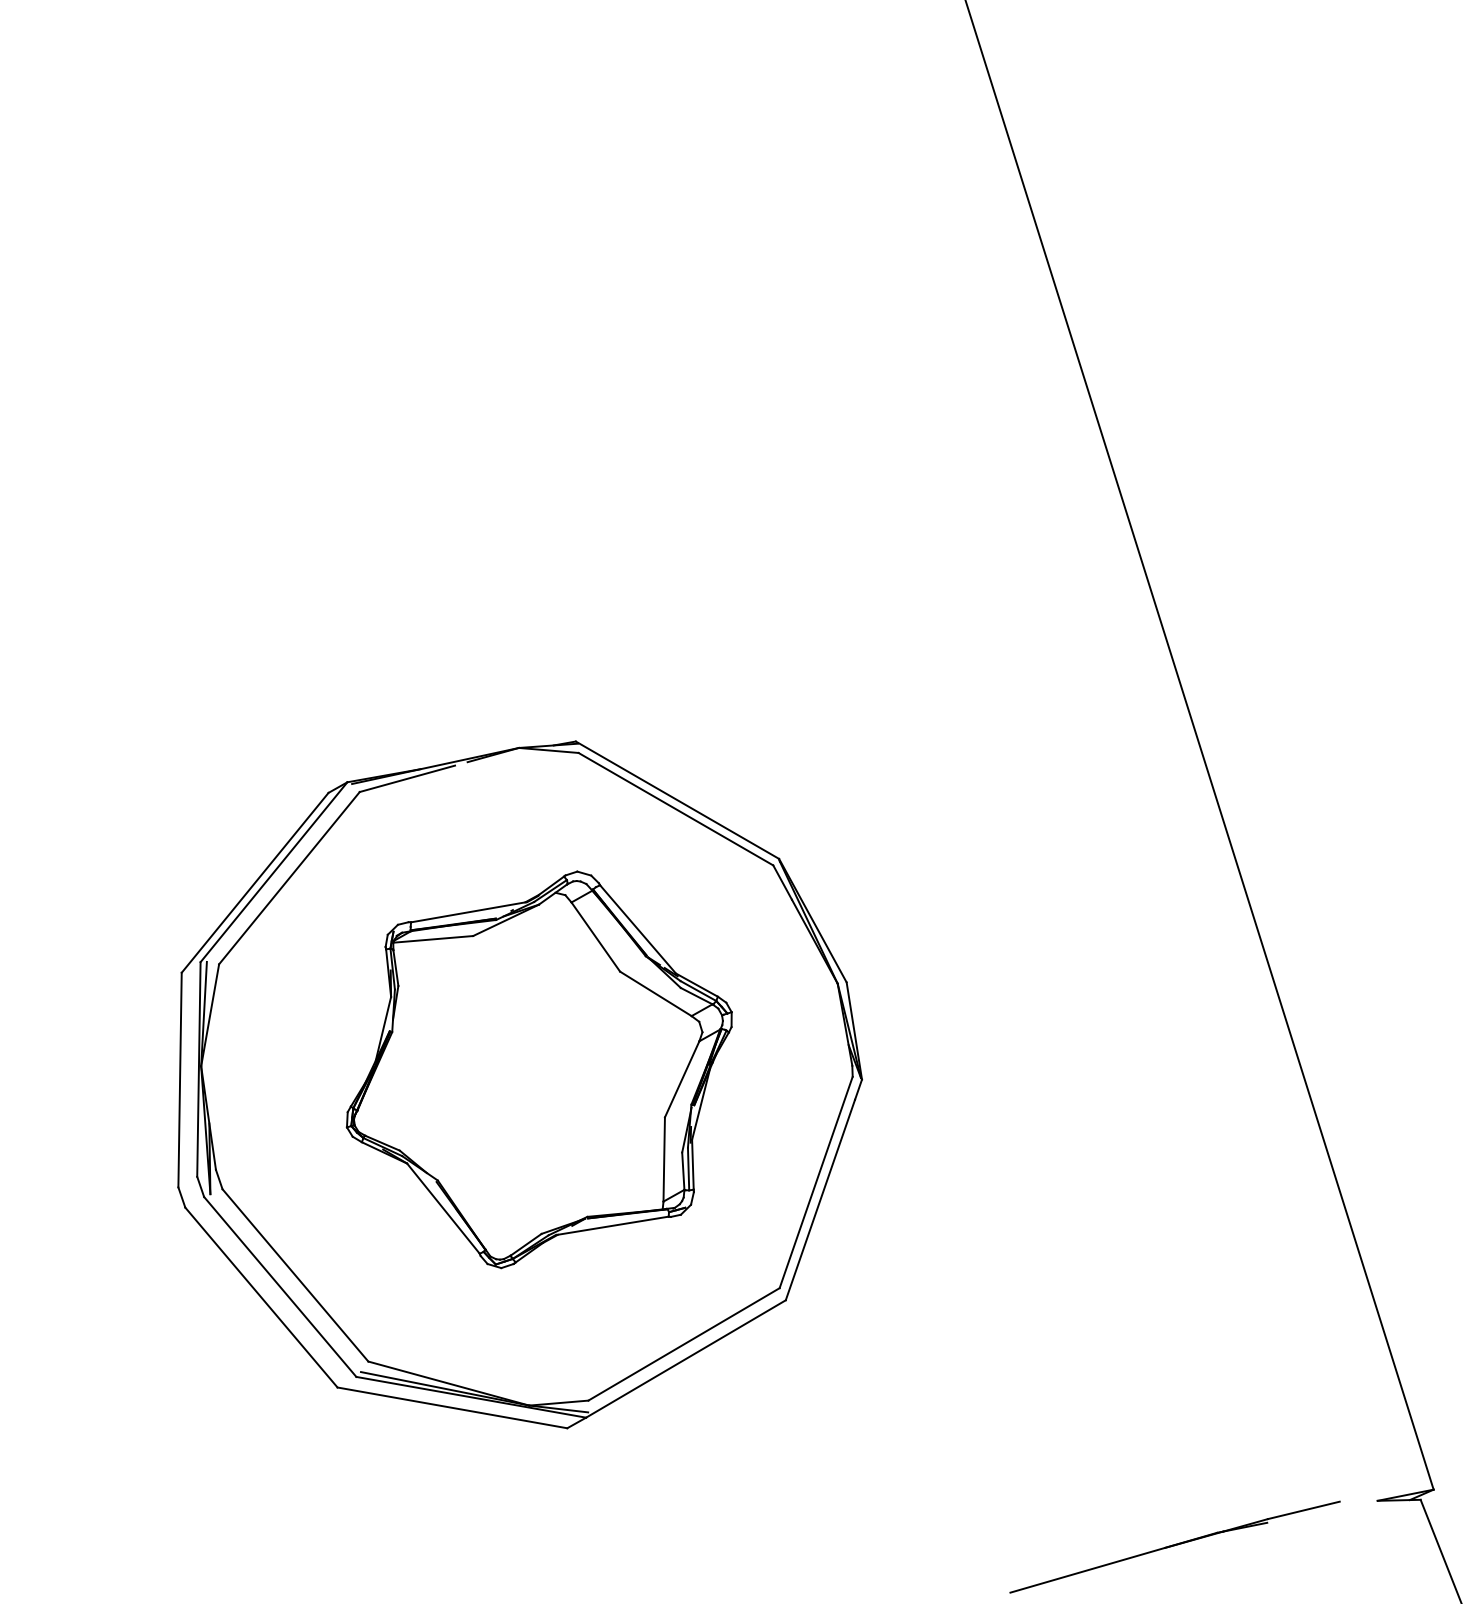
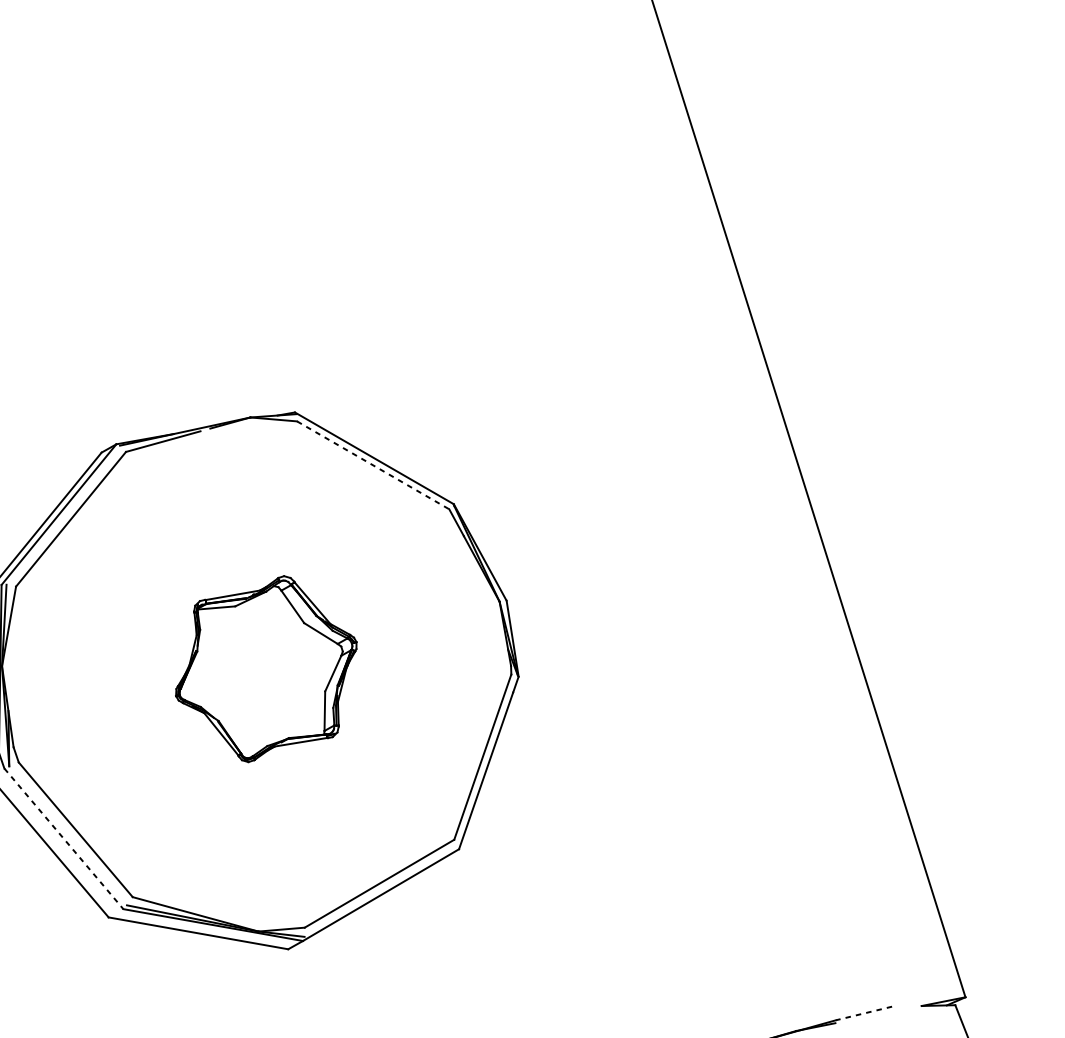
line: (676, 809) -> (373, 465), solid -> dashed
part: (538, 1069) -> (265, 668), size x0.6
line: (280, 1286) -> (64, 838), solid -> dashed
line: (1303, 1510) -> (863, 1013), solid -> dashed

